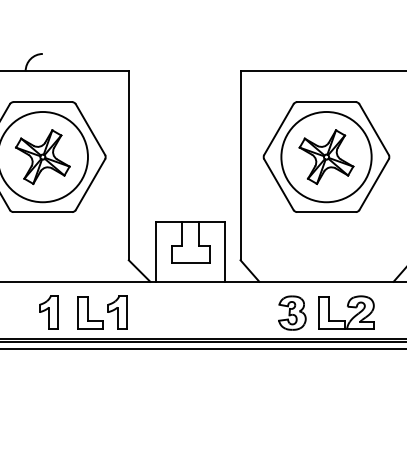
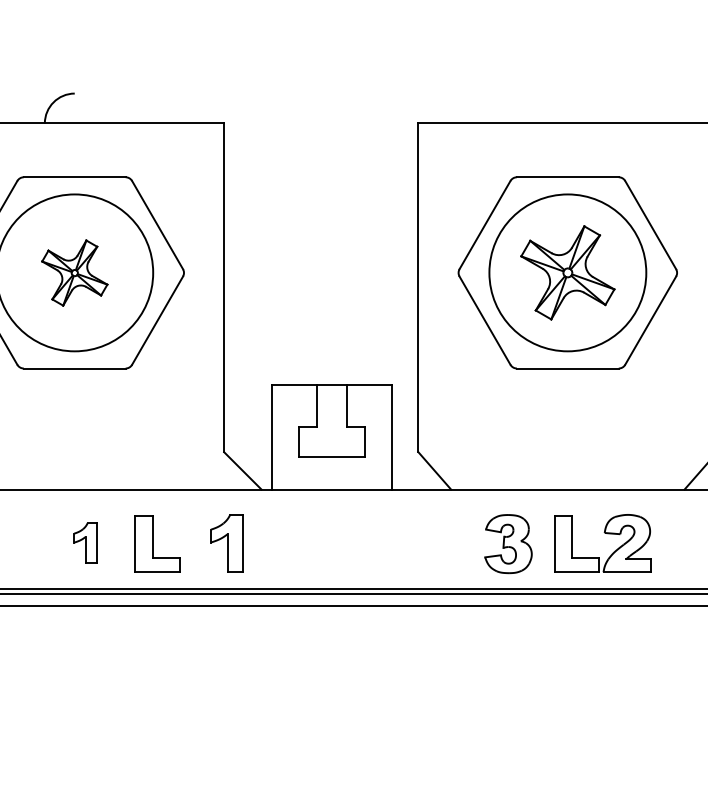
part: (42, 157) -> (74, 273), size x0.7
part: (48, 312) -> (84, 543), size x0.7
part: (117, 312) -> (227, 543), moved

